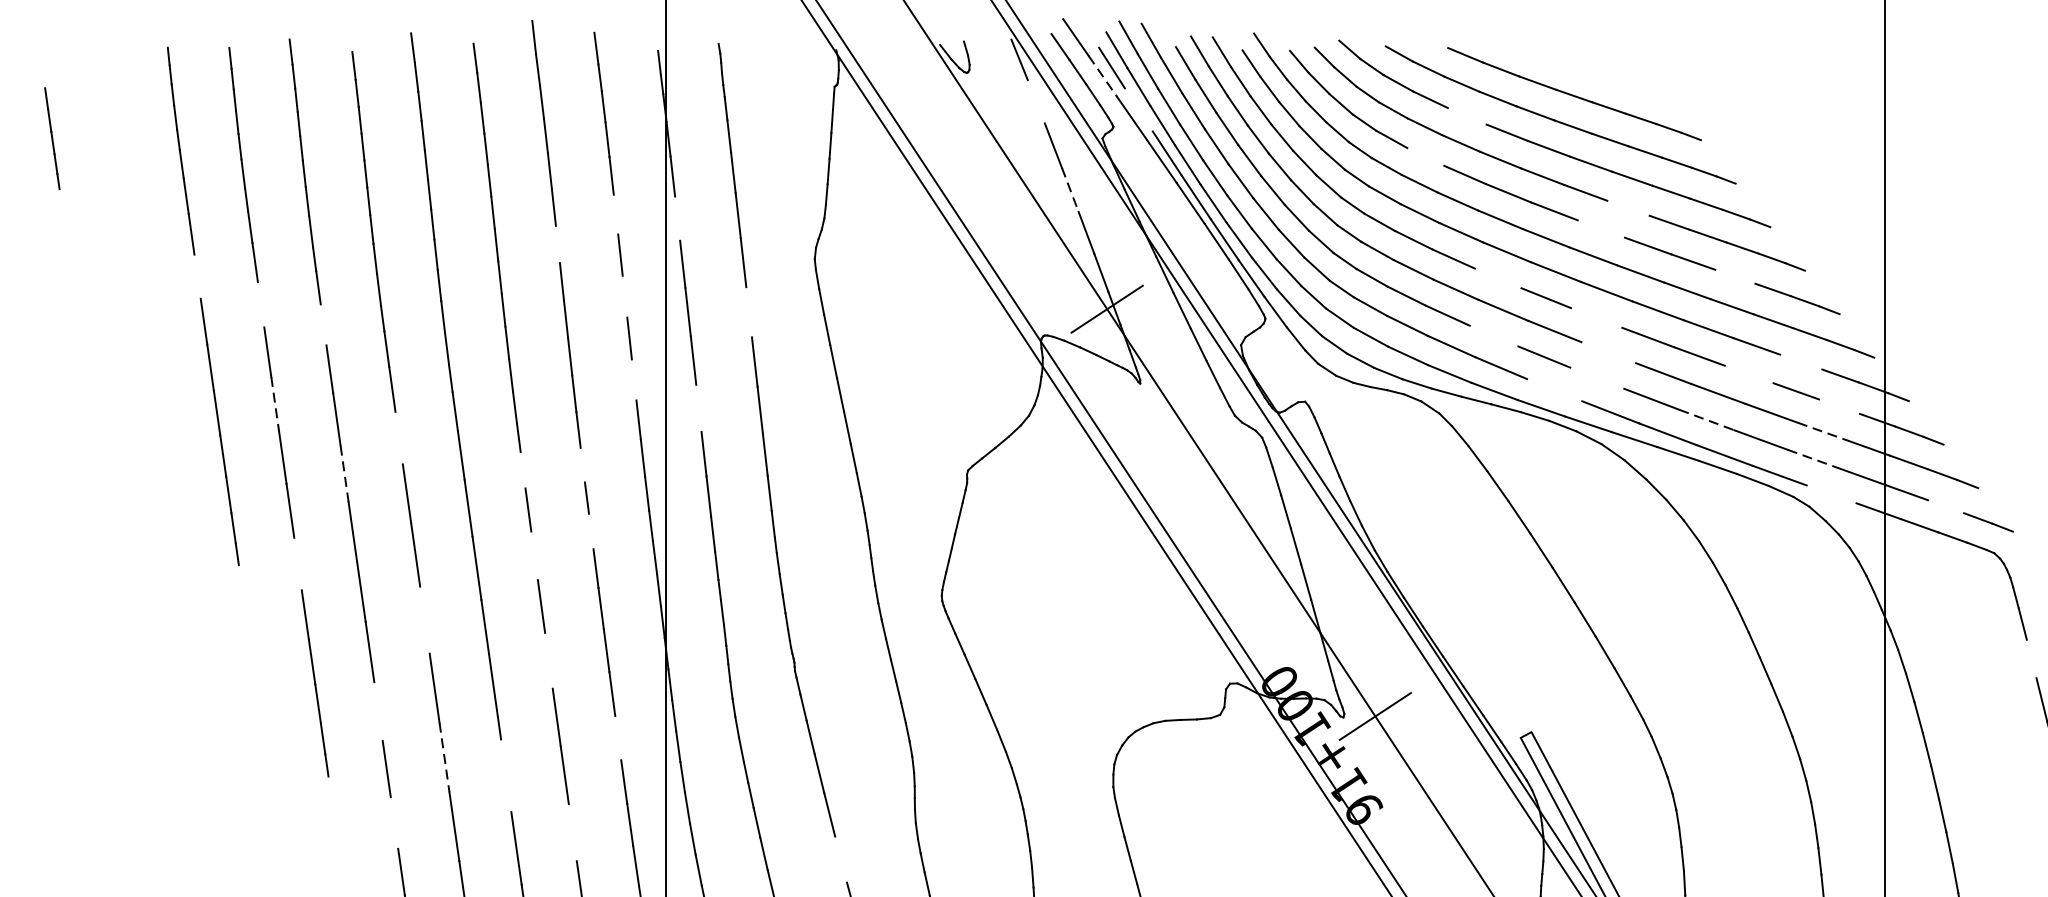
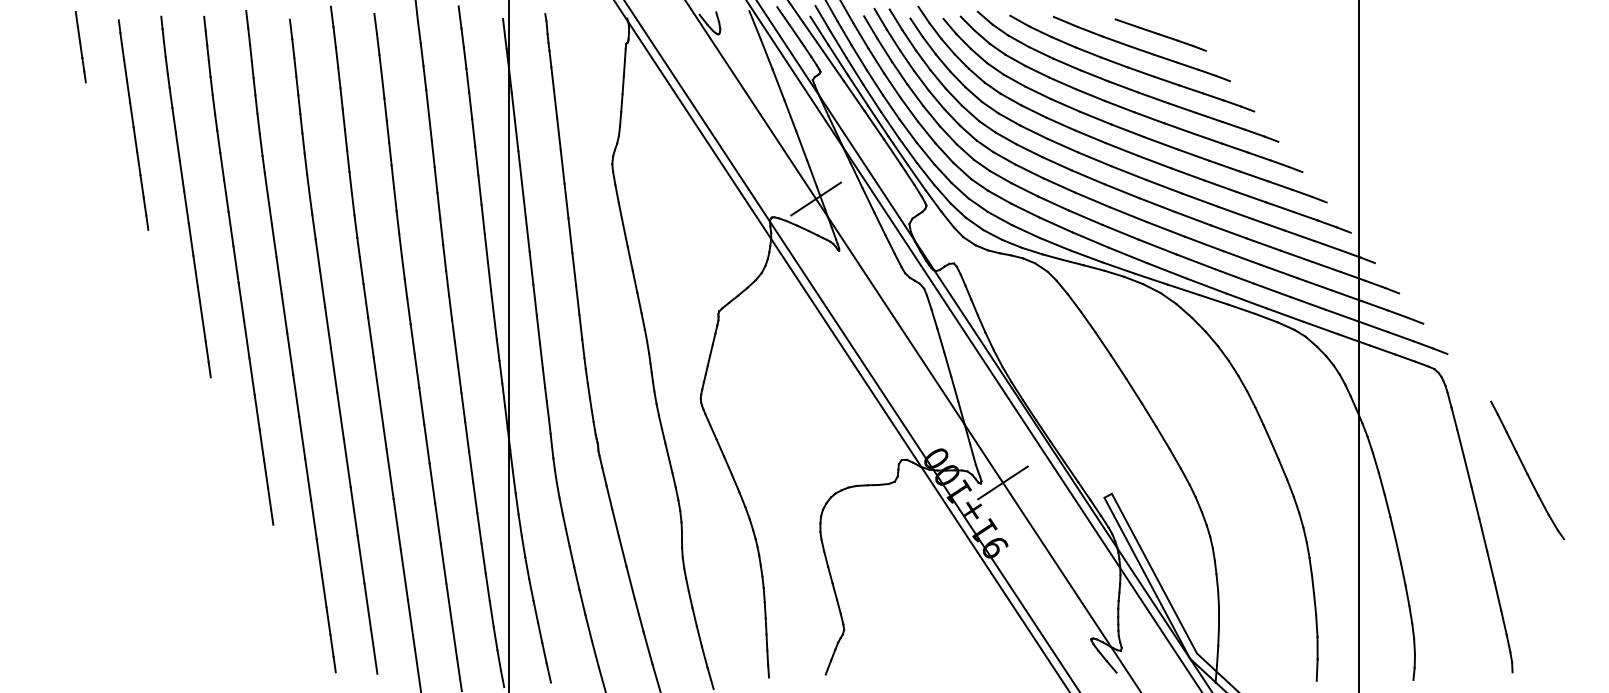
line: (1601, 73) -> (1160, 34), added
line: (1103, 77) -> (813, 37), dashed -> solid
line: (1036, 101) -> (766, 54), added
line: (1137, 110) -> (837, 60), added
line: (1466, 116) -> (1066, 64), added
line: (51, 139) -> (80, 47), moved
line: (1426, 156) -> (1038, 92), added
line: (1070, 190) -> (790, 116), dashed -> solid
line: (127, 202) -> (133, 124), added
line: (1628, 208) -> (1179, 128), added
line: (615, 213) -> (473, 132), added
line: (677, 218) -> (516, 135), added
line: (1601, 229) -> (1160, 143), added
line: (556, 243) -> (432, 153), added
line: (196, 275) -> (181, 175), added
line: (1734, 276) -> (1253, 176), added
line: (1497, 278) -> (1088, 177), added
line: (624, 295) -> (479, 189), added
line: (261, 304) -> (226, 195), added
line: (749, 311) -> (566, 200), added
line: (1596, 318) -> (1157, 205), added
line: (323, 324) -> (269, 209), added
line: (1493, 335) -> (1085, 217), added
line: (1608, 351) -> (1165, 228), added
line: (1800, 361) -> (1299, 235), added
line: (1749, 374) -> (1263, 244), added
line: (1596, 377) -> (1157, 246), added
line: (632, 380) -> (485, 248), added
line: (1553, 390) -> (1127, 255), added
line: (275, 403) -> (236, 264), dashed -> solid
line: (1839, 406) -> (1326, 266), added
line: (698, 407) -> (531, 267), added
line: (1707, 420) -> (1234, 276), dashed -> solid
line: (1822, 431) -> (1314, 284), dashed -> solid
line: (399, 437) -> (322, 288), added
line: (1813, 459) -> (1308, 303), dashed -> solid
line: (582, 464) -> (450, 307), added
line: (522, 469) -> (408, 310), added
line: (344, 473) -> (284, 313), dashed -> solid
line: (1830, 493) -> (1320, 327), added
line: (1945, 506) -> (1400, 336), added
line: (591, 530) -> (456, 353), added
line: (533, 555) -> (416, 370), added
line: (297, 563) -> (251, 376), added
line: (424, 619) -> (340, 415), added
line: (2031, 658) -> (1460, 442), added
line: (548, 659) -> (426, 443), added
line: (378, 711) -> (308, 479), added
line: (618, 737) -> (475, 497), added
line: (444, 757) -> (354, 511), dashed -> solid
line: (505, 774) -> (396, 523), added
line: (393, 823) -> (318, 557), added
line: (572, 832) -> (443, 563), added
line: (840, 859) -> (630, 582), added

